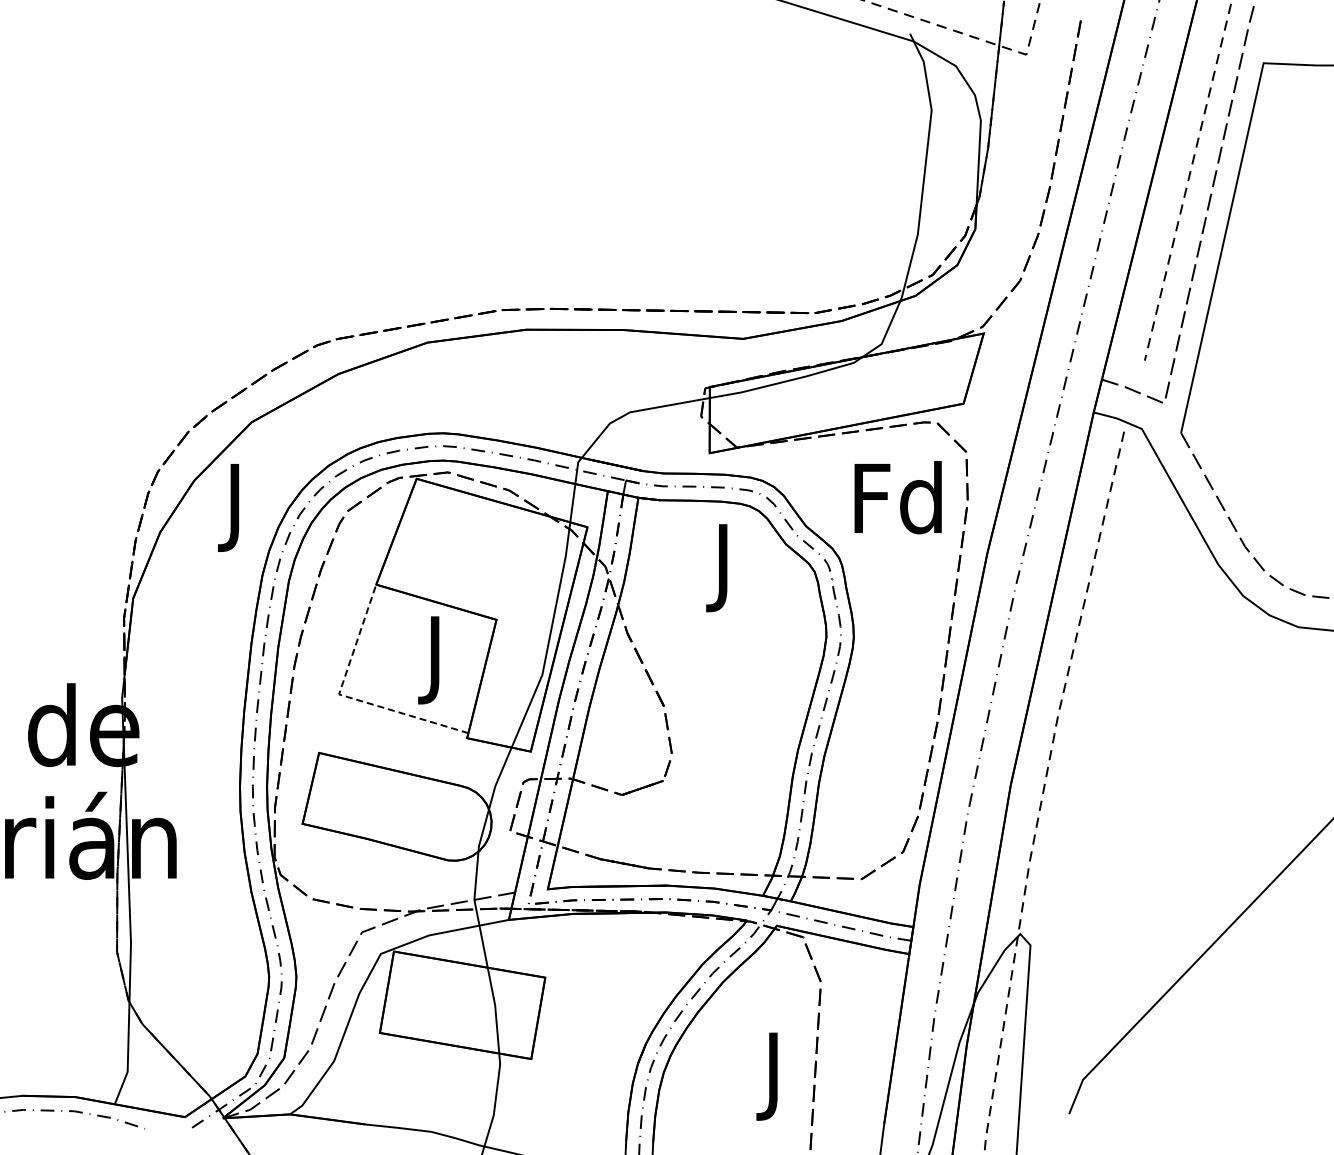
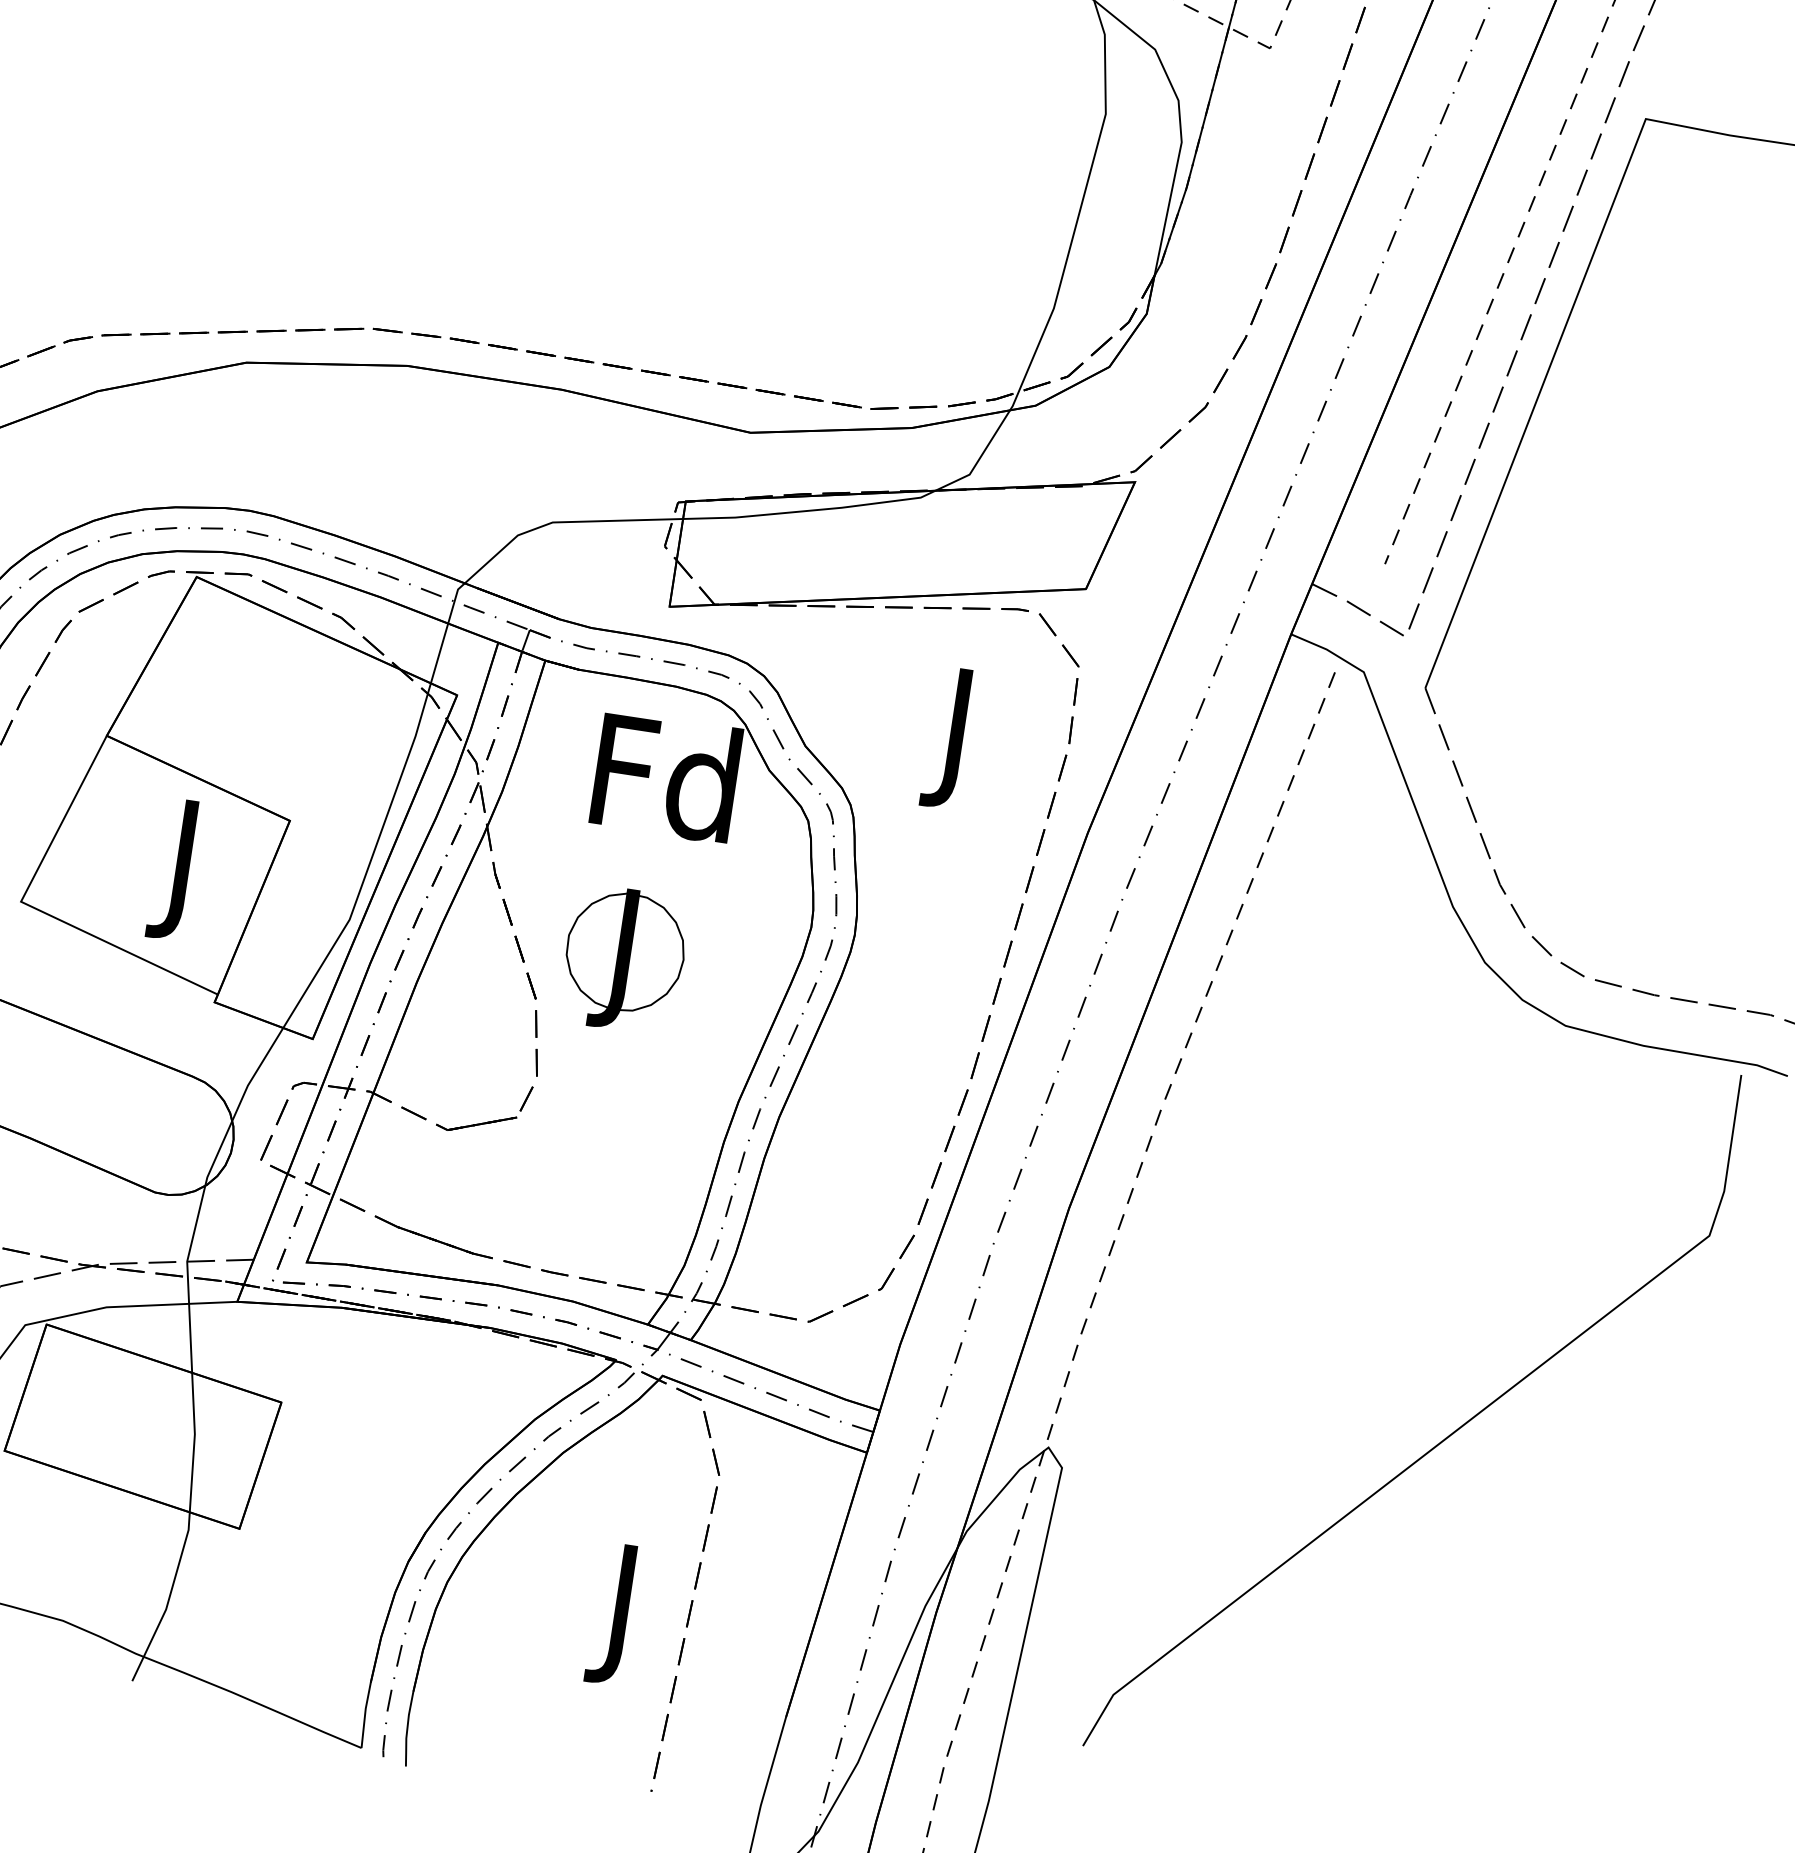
text: (897, 506) -> (955, 736), Fd -> J
text: (722, 566) -> (662, 790), J -> Fd
part: (714, 674) -> (623, 960), added
line: (347, 697) -> (33, 908), dashed -> solid

